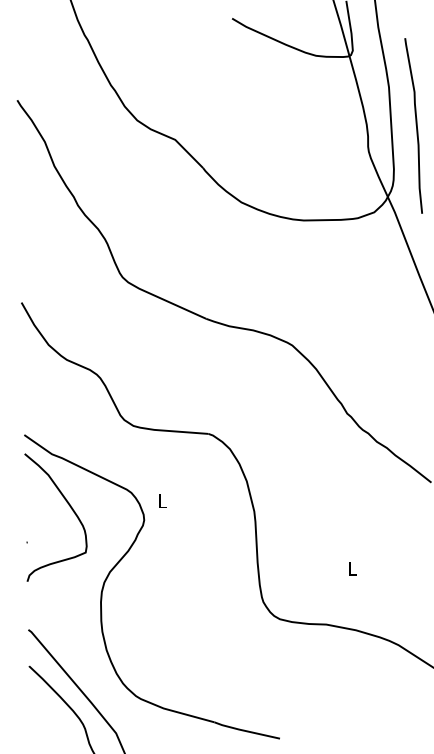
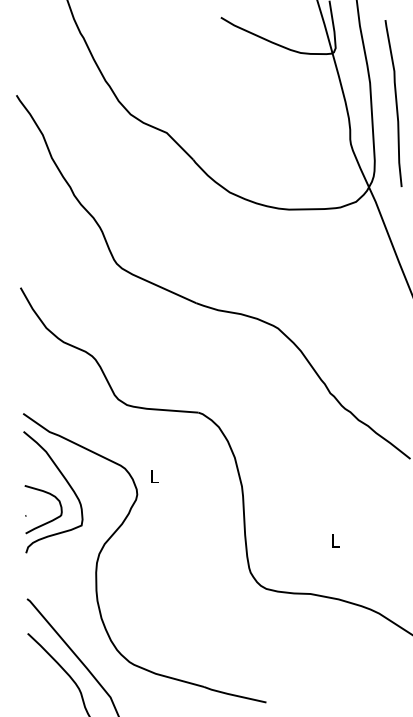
curve: (415, 125) -> (395, 103), moved
curve: (52, 547) -> (50, 520), added

